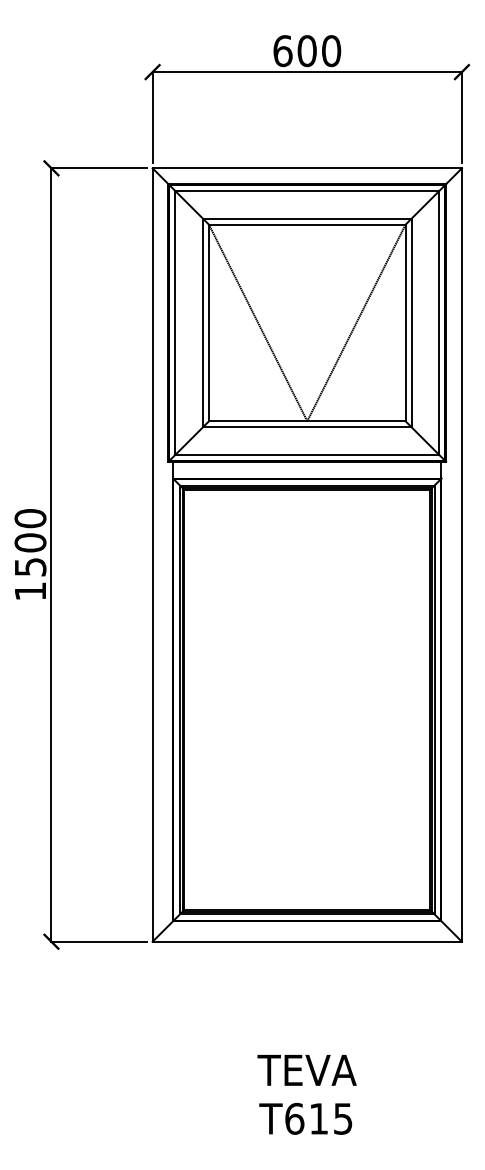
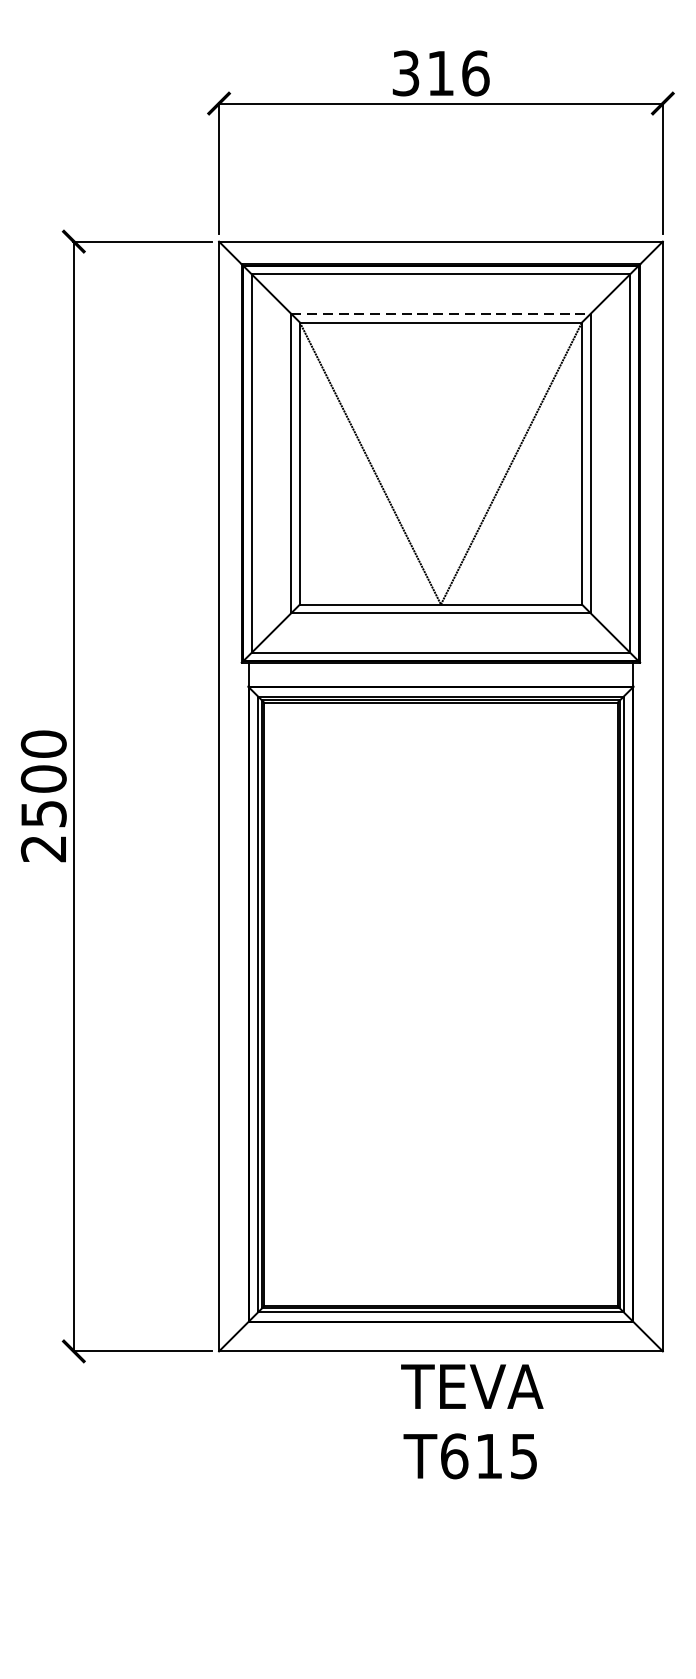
text: (307, 51) -> (441, 73), 600 -> 316
line: (307, 218) -> (441, 313), solid -> dashed
text: (29, 591) -> (42, 848), 1500 -> 2500
text: (306, 1094) -> (471, 1421), moved

